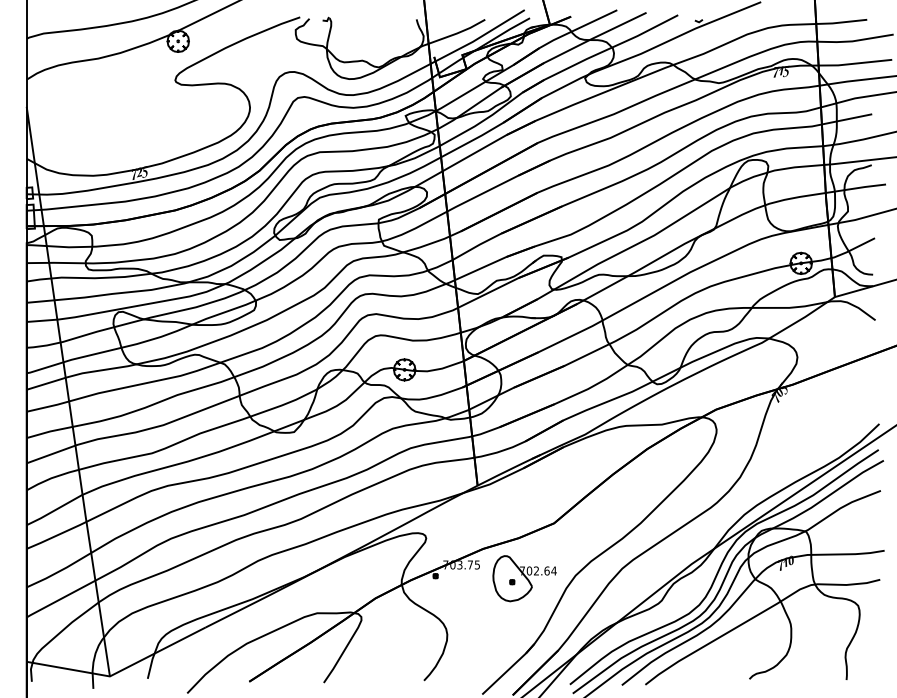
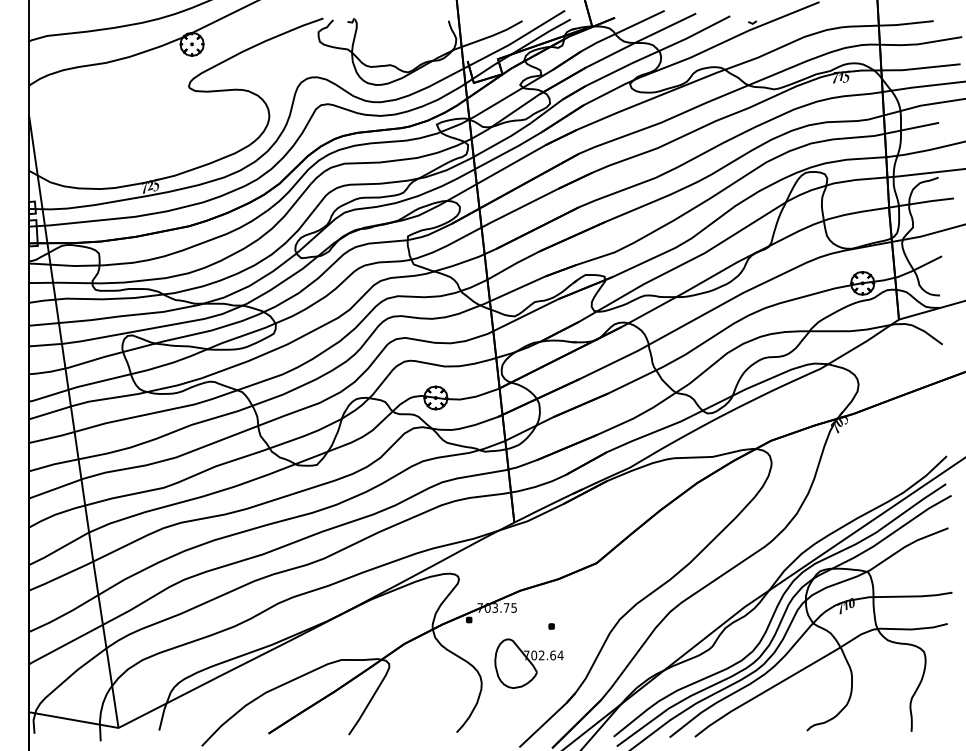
part: (524, 578) -> (528, 663), moved

